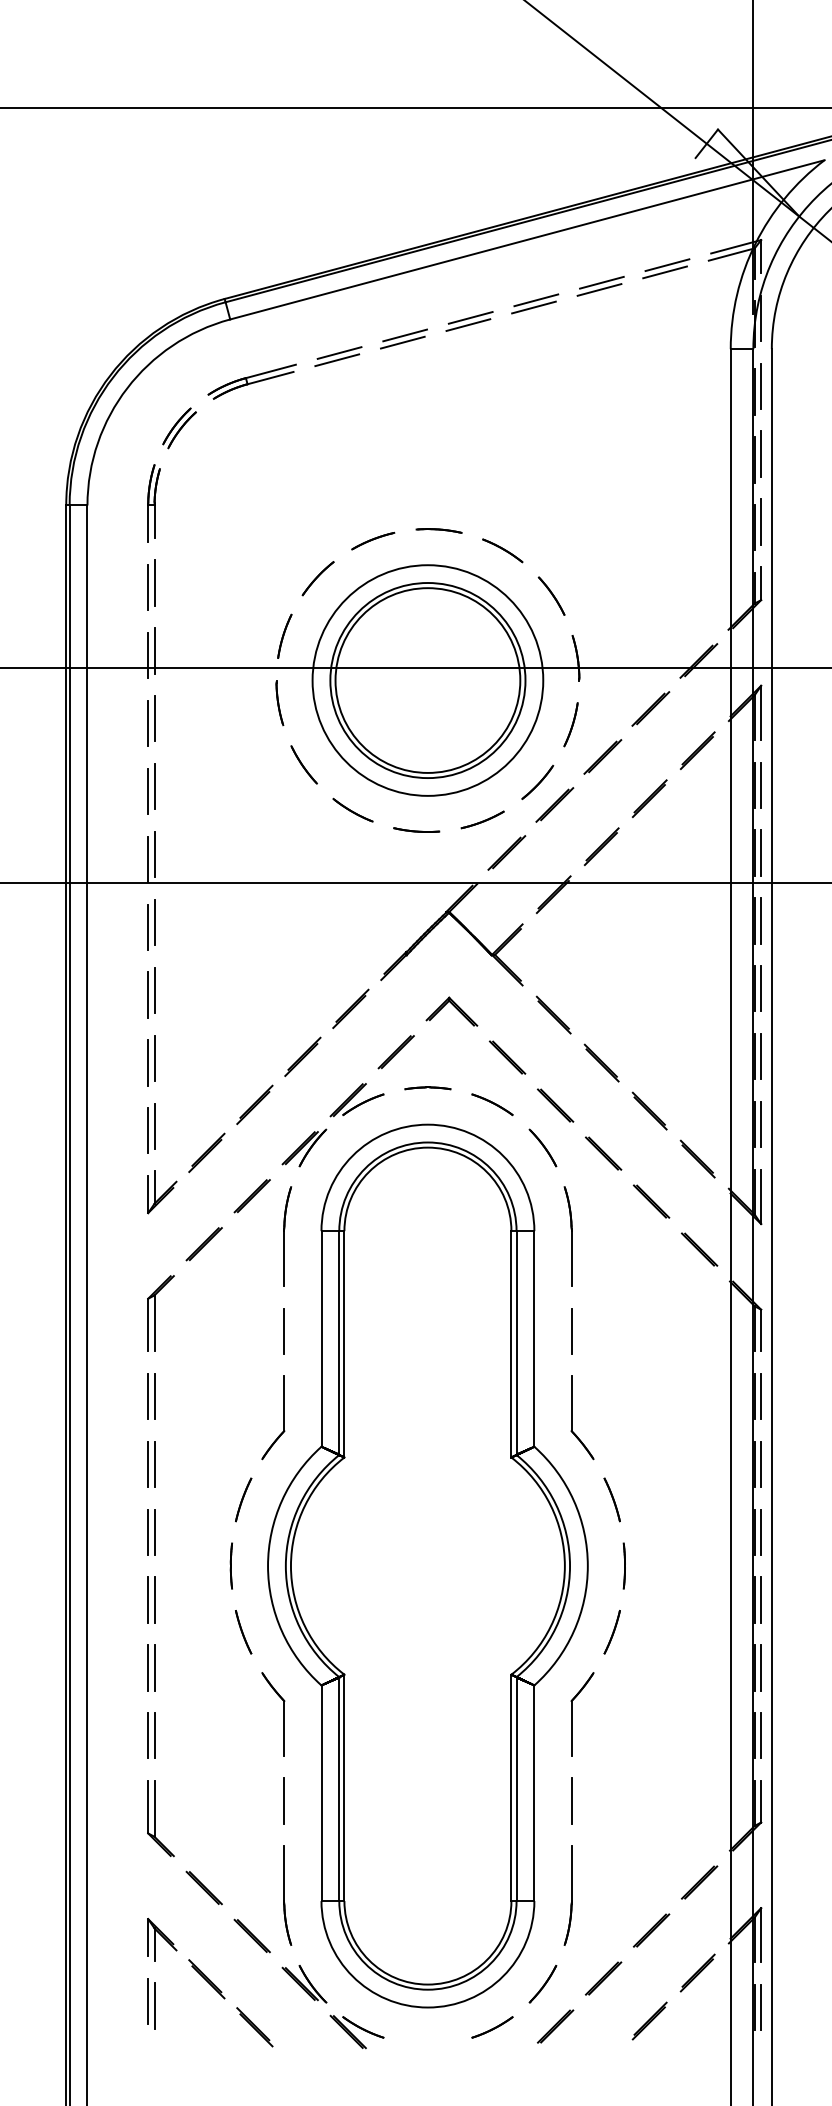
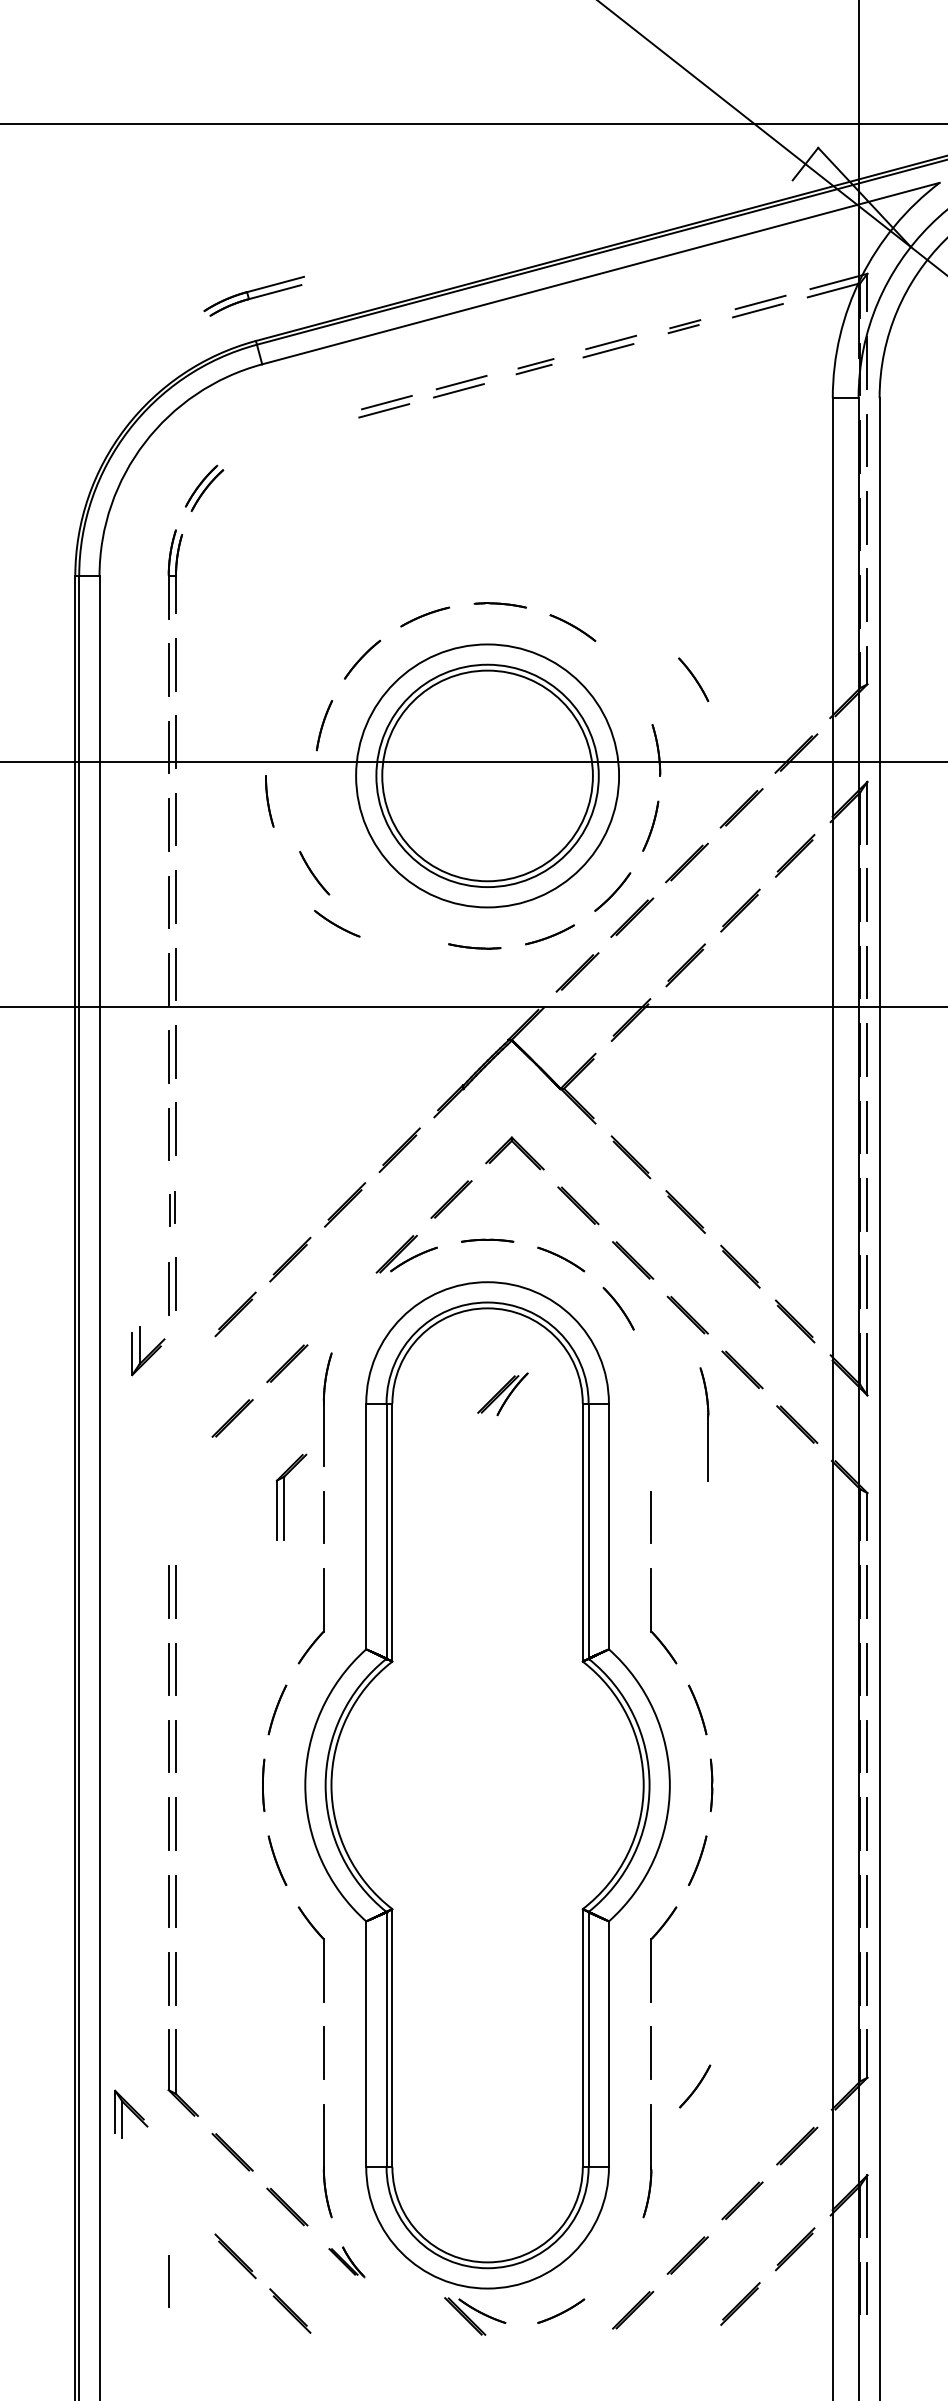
part: (600, 286) -> (684, 326), size x0.6
part: (469, 321) -> (534, 366), size x0.7
part: (251, 381) -> (253, 295), moved
part: (551, 595) -> (693, 678), moved
part: (279, 703) -> (269, 802), moved
part: (303, 764) -> (313, 872), moved
part: (352, 809) -> (336, 922), moved
part: (151, 1060) -> (172, 1209), size x0.6
part: (304, 1147) -> (503, 1393), moved
part: (162, 1192) -> (148, 1351), moved
part: (567, 1236) -> (703, 1424), moved
part: (160, 1313) -> (291, 1497), moved
part: (162, 1939) -> (131, 2114), moved
part: (304, 1984) -> (346, 2262), size x0.7
part: (542, 1984) -> (694, 2086), moved
line: (154, 2005) -> (175, 2286), removed
part: (356, 2031) -> (474, 2315), moved

